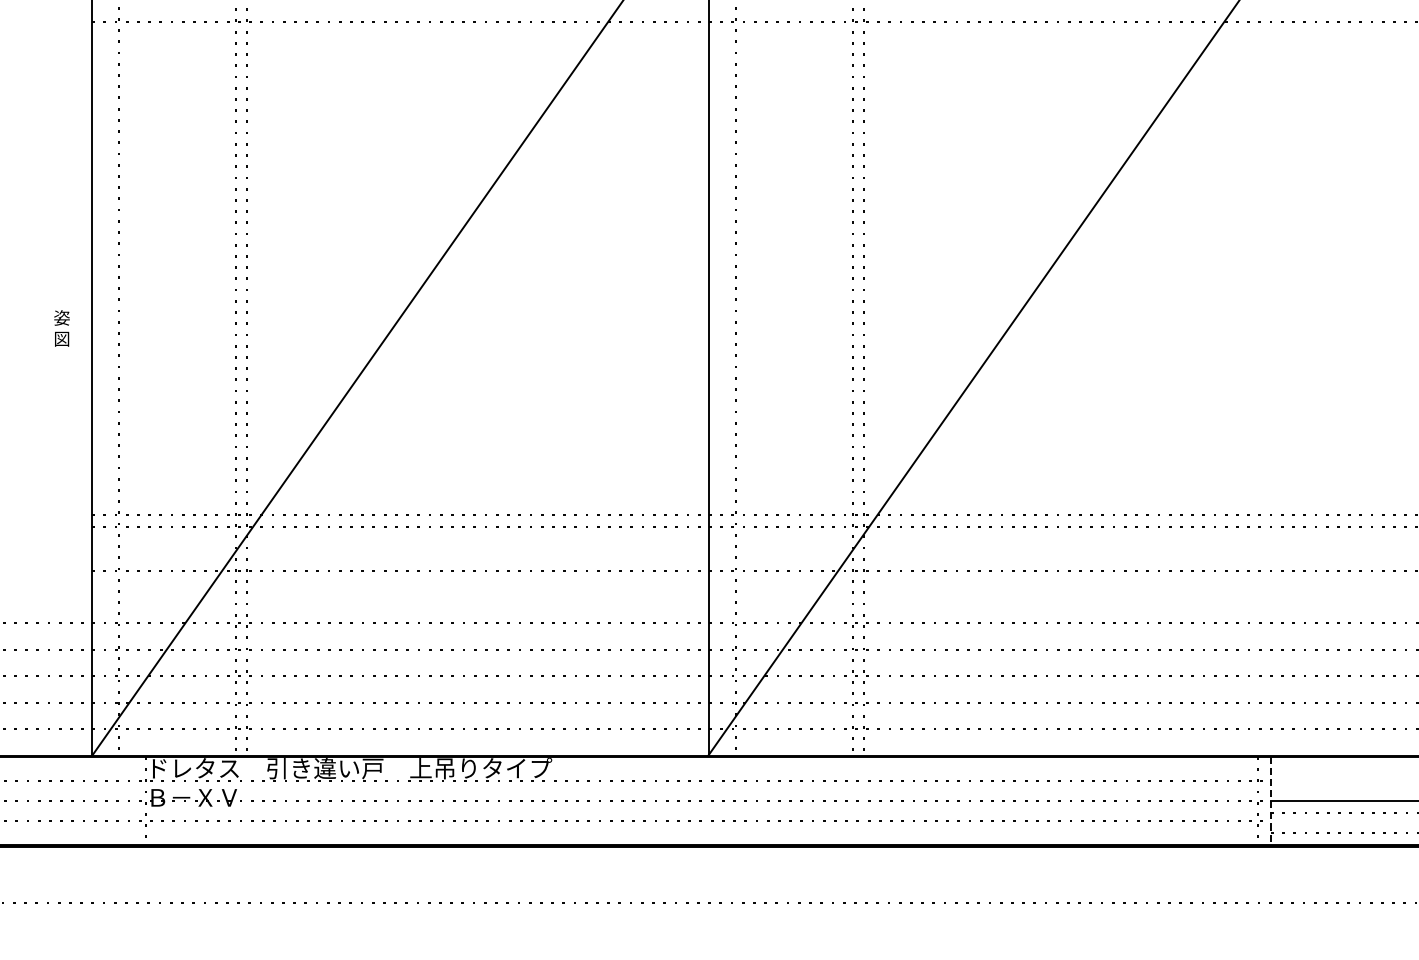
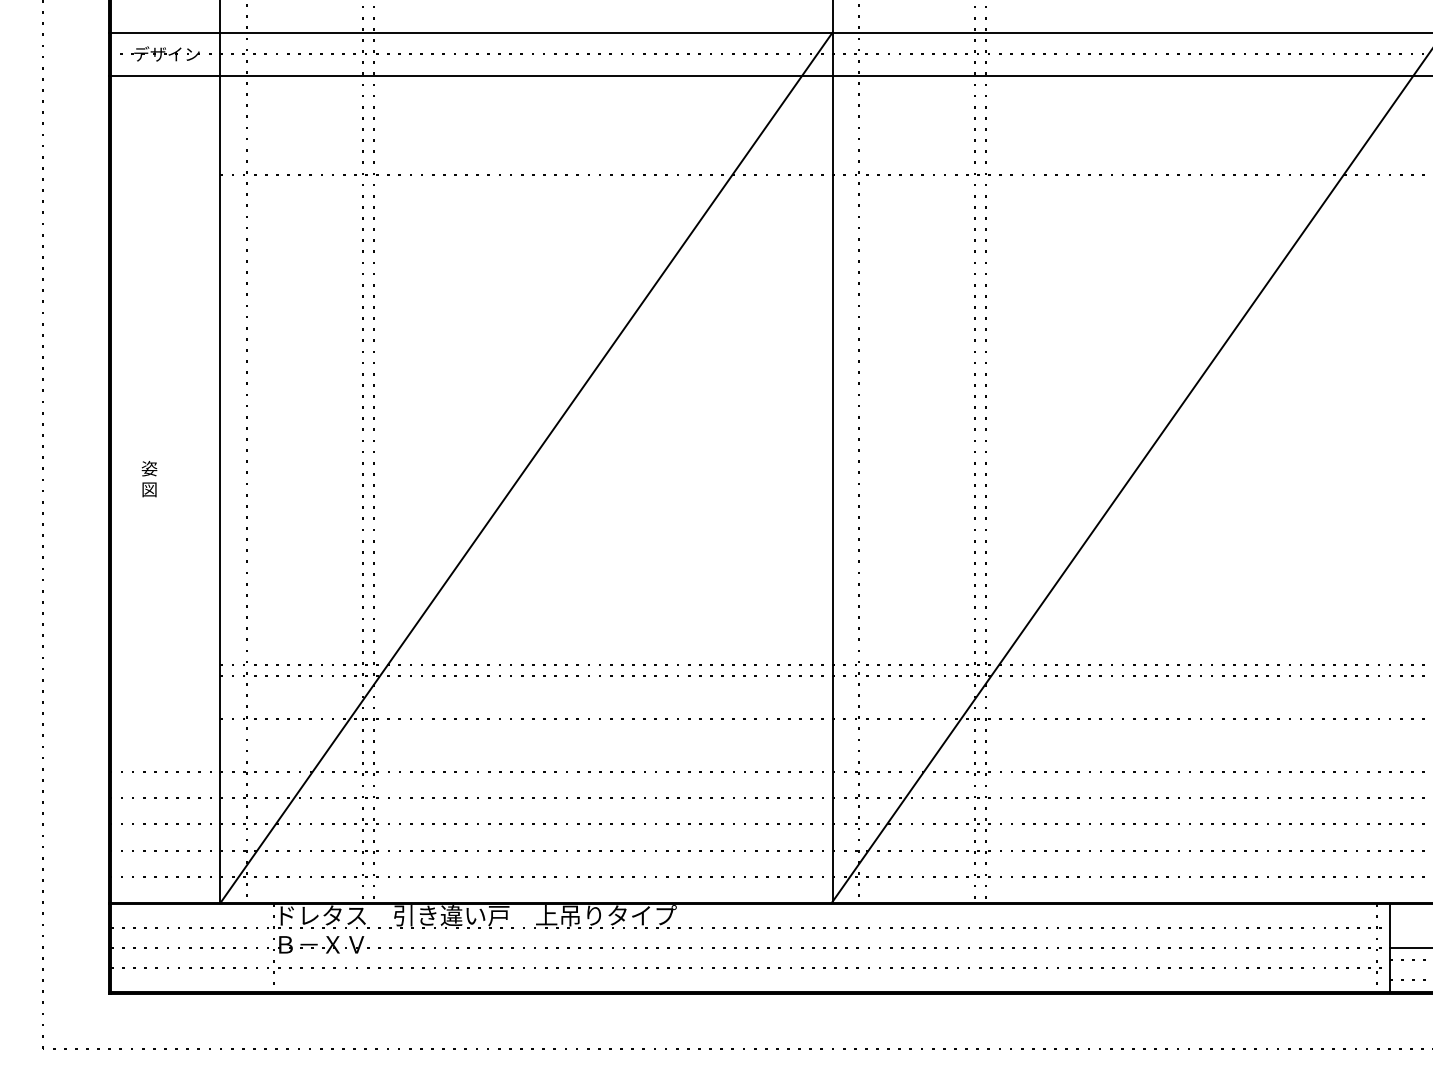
text: (61, 328) -> (149, 479), moved
line: (1271, 801) -> (1390, 948), dashed -> solid

